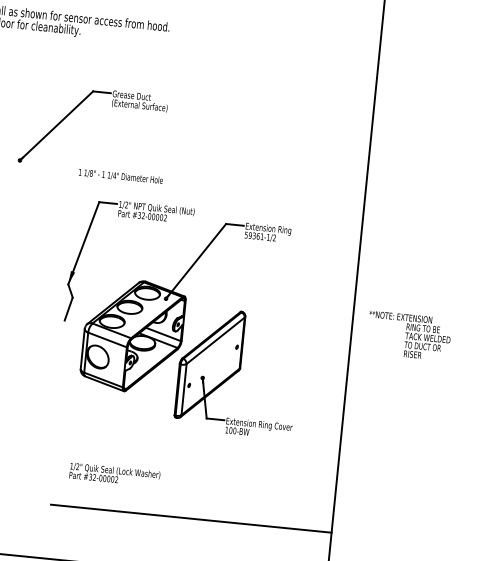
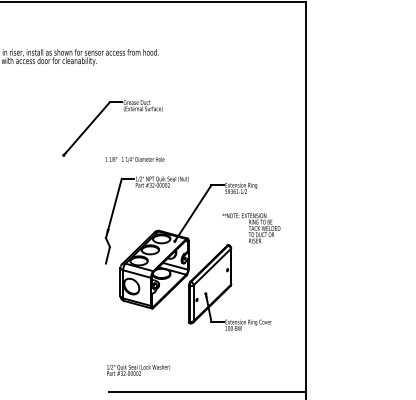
text: (409, 336) -> (251, 228), moved
text: (114, 475) -> (138, 370), moved

